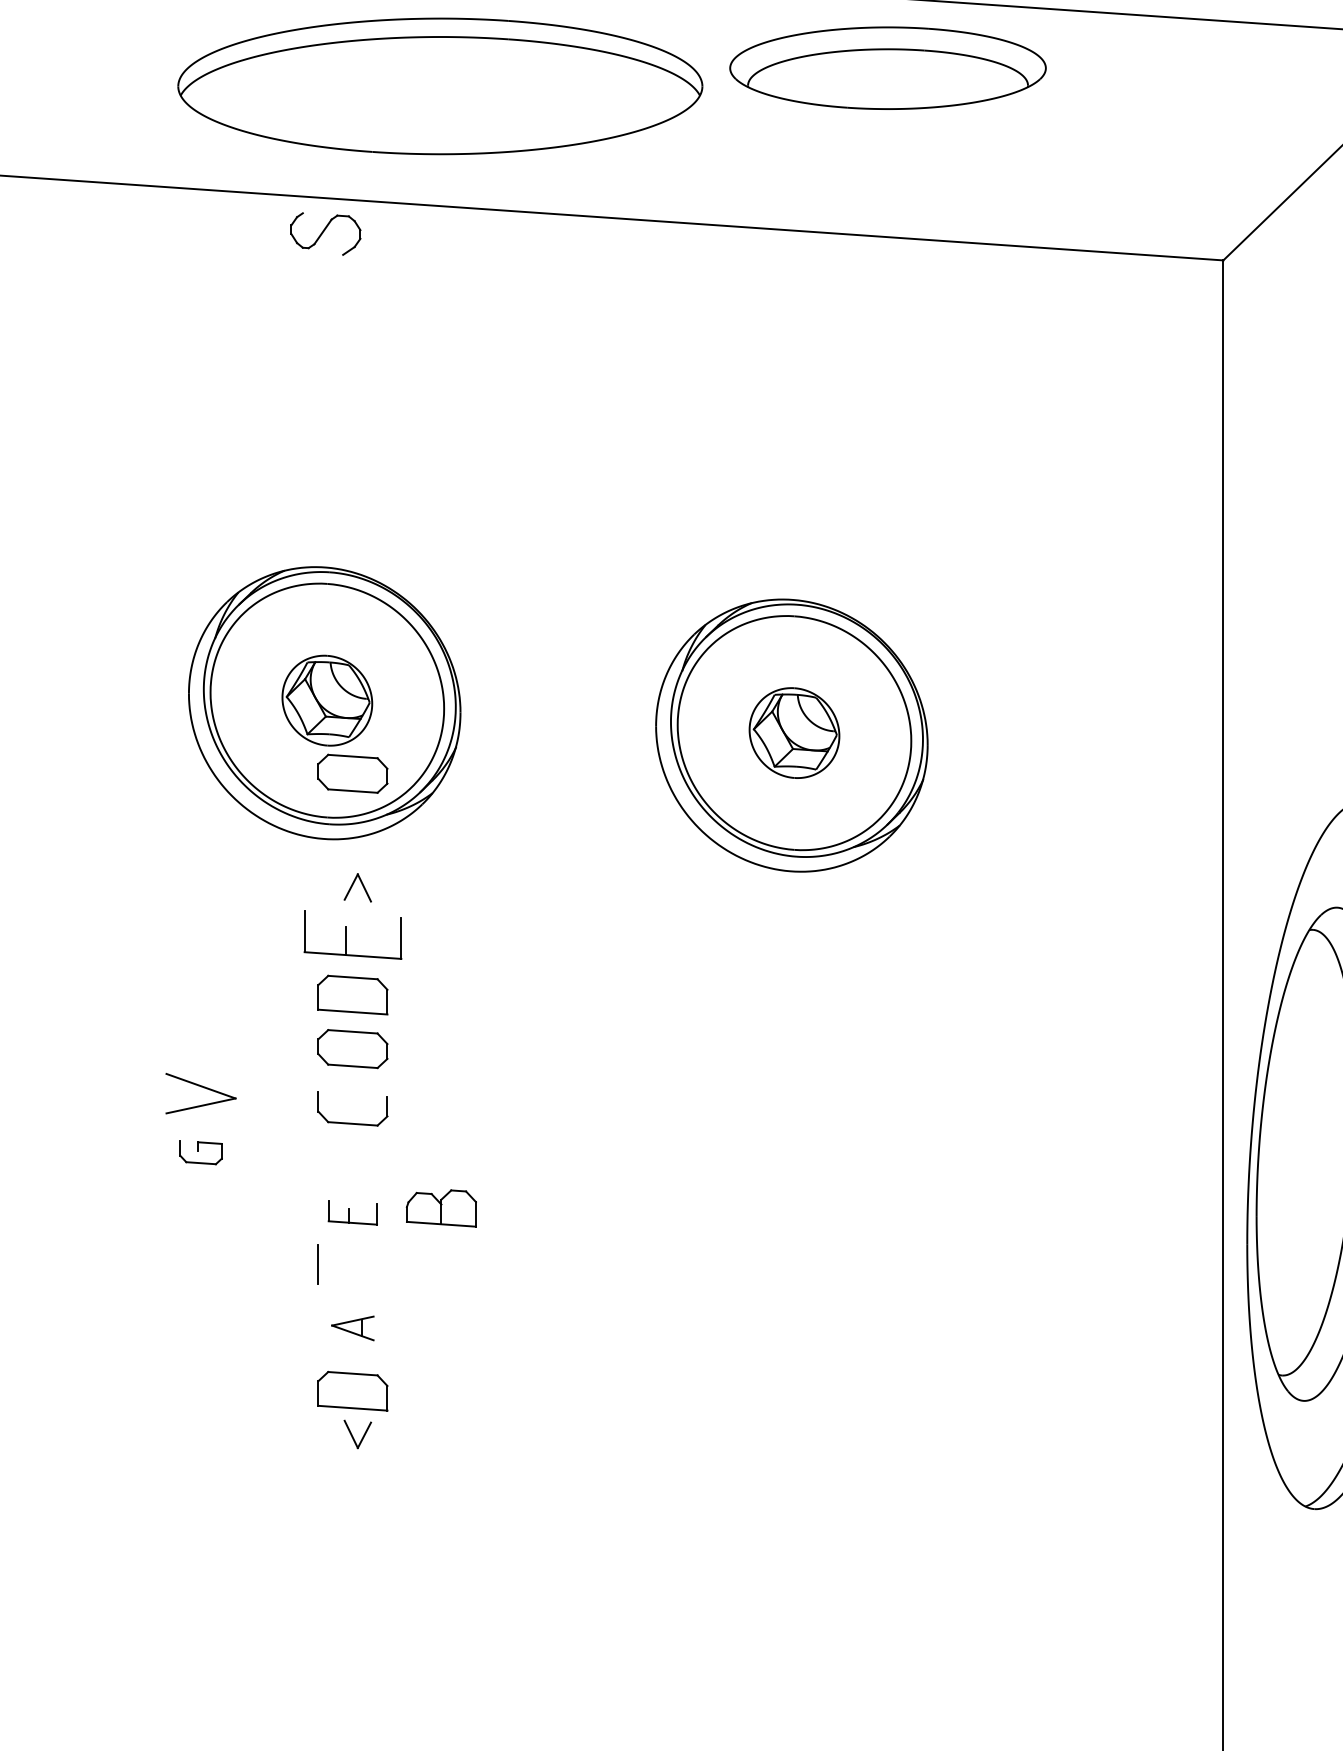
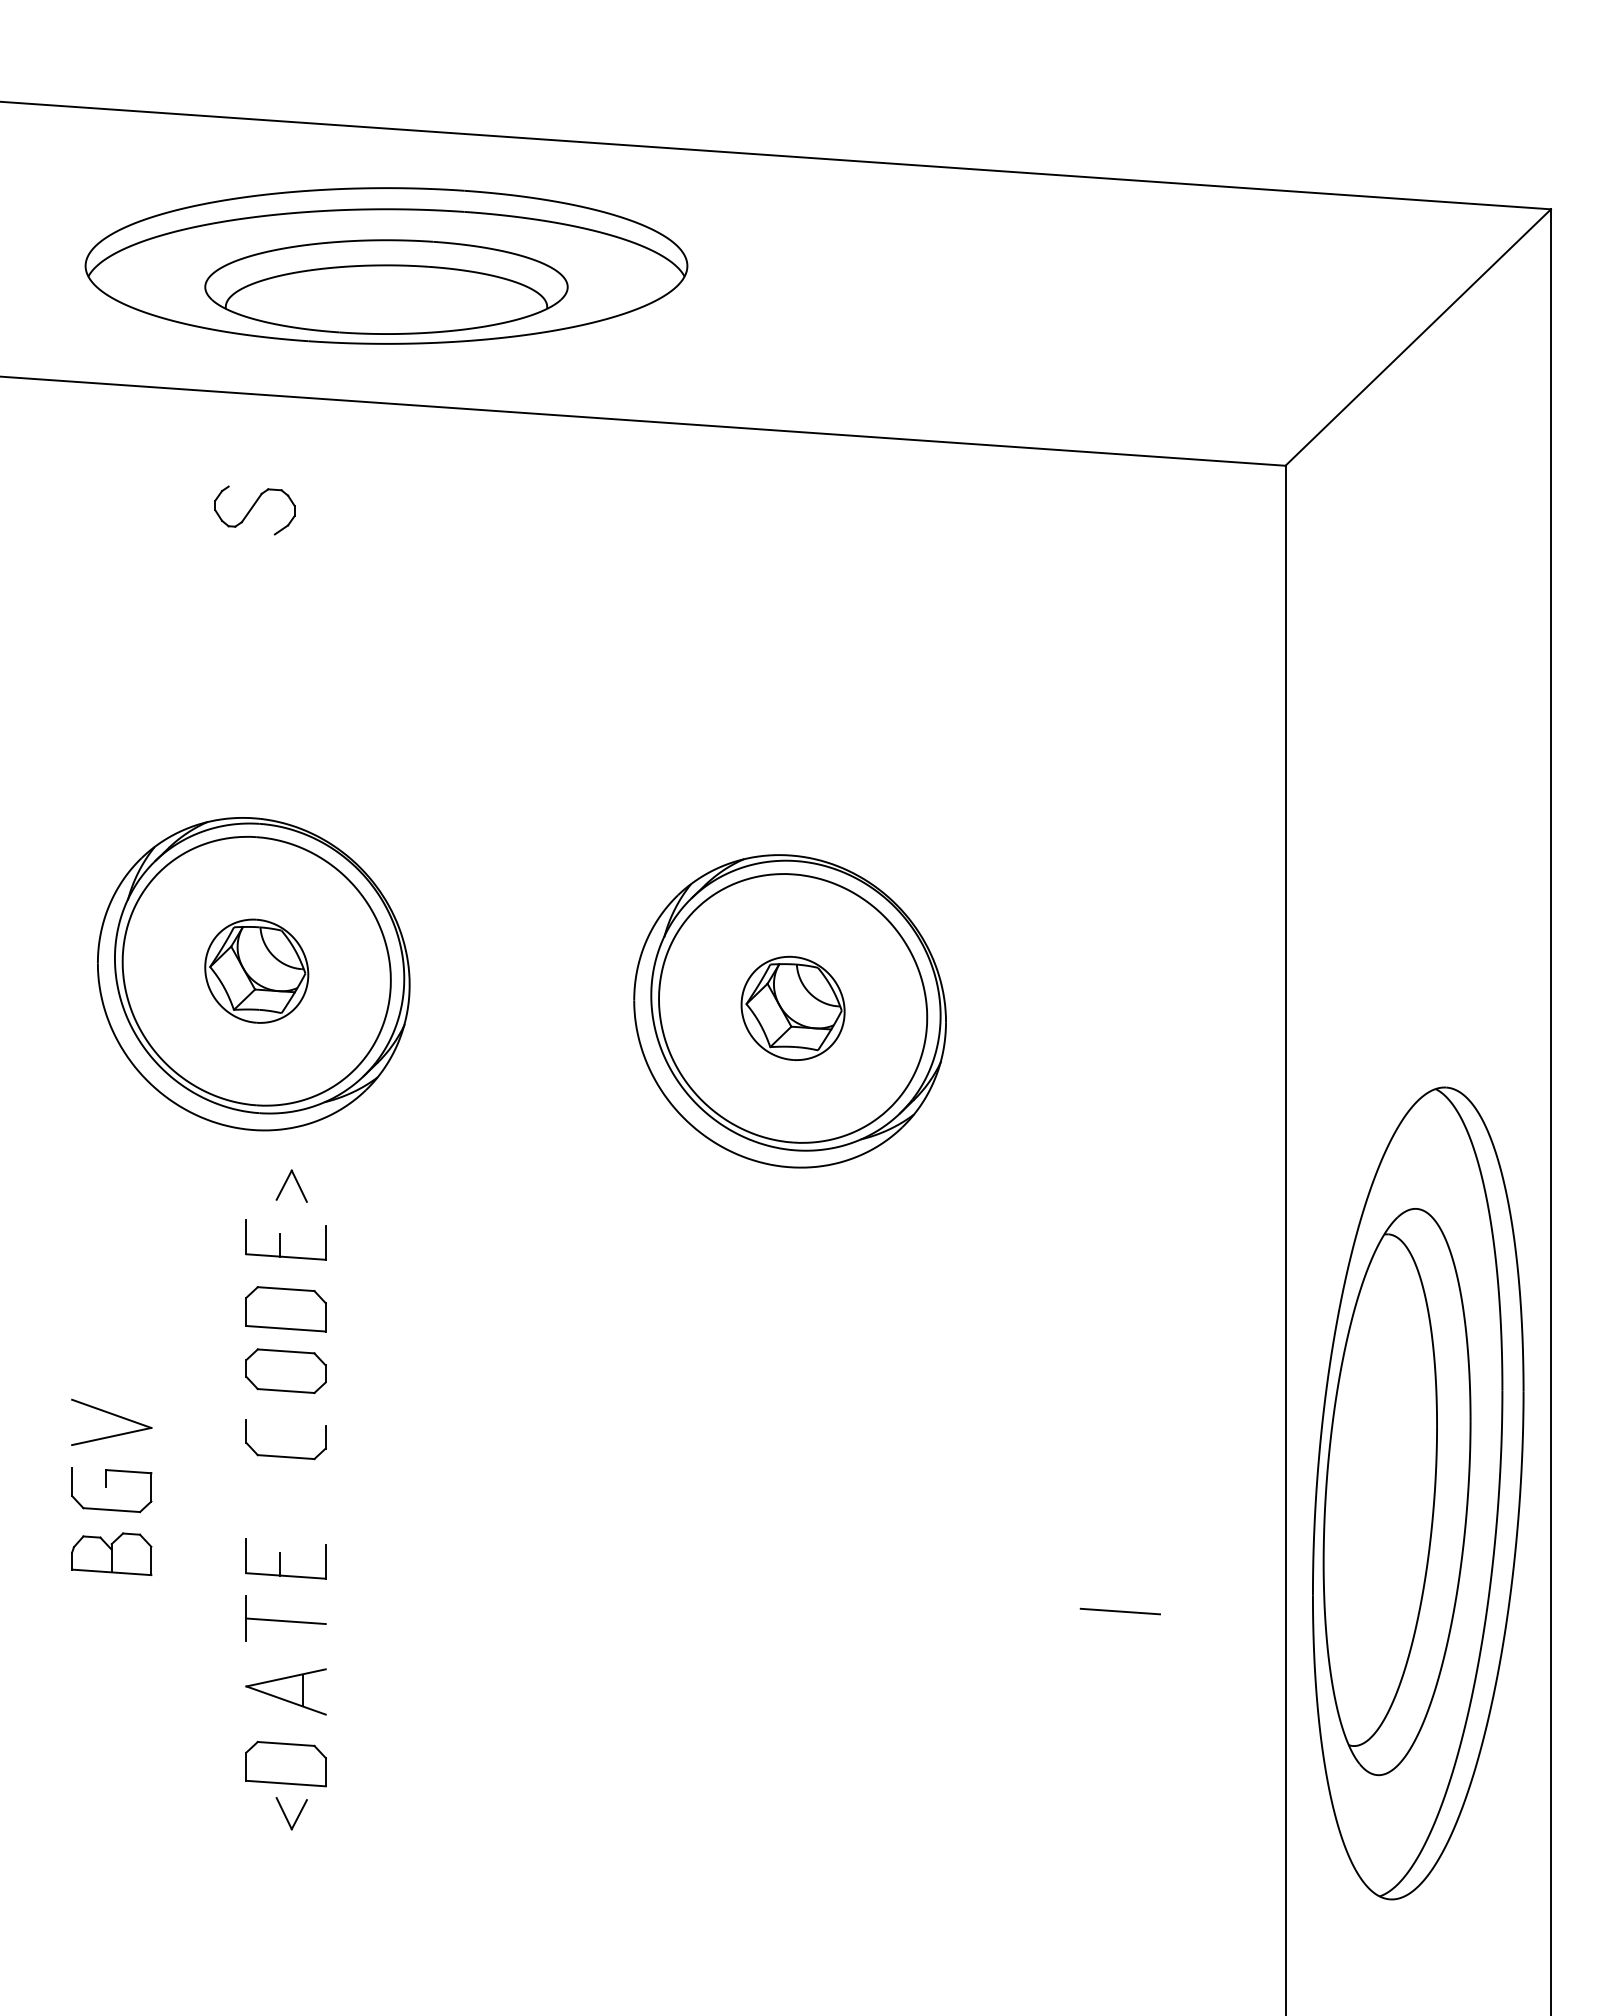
part: (888, 67) -> (386, 286), moved
part: (325, 234) -> (254, 510), moved
part: (352, 774) -> (285, 1055), removed
part: (352, 934) -> (285, 1239), size x0.71
part: (200, 1152) -> (111, 1490), size x1.67
part: (441, 1207) -> (111, 1553), moved
part: (352, 1212) -> (285, 1558), size x1.43
line: (1079, 1258) -> (1120, 1611), added
line: (352, 1267) -> (285, 1621), added
part: (352, 1328) -> (285, 1691), size x1.67

